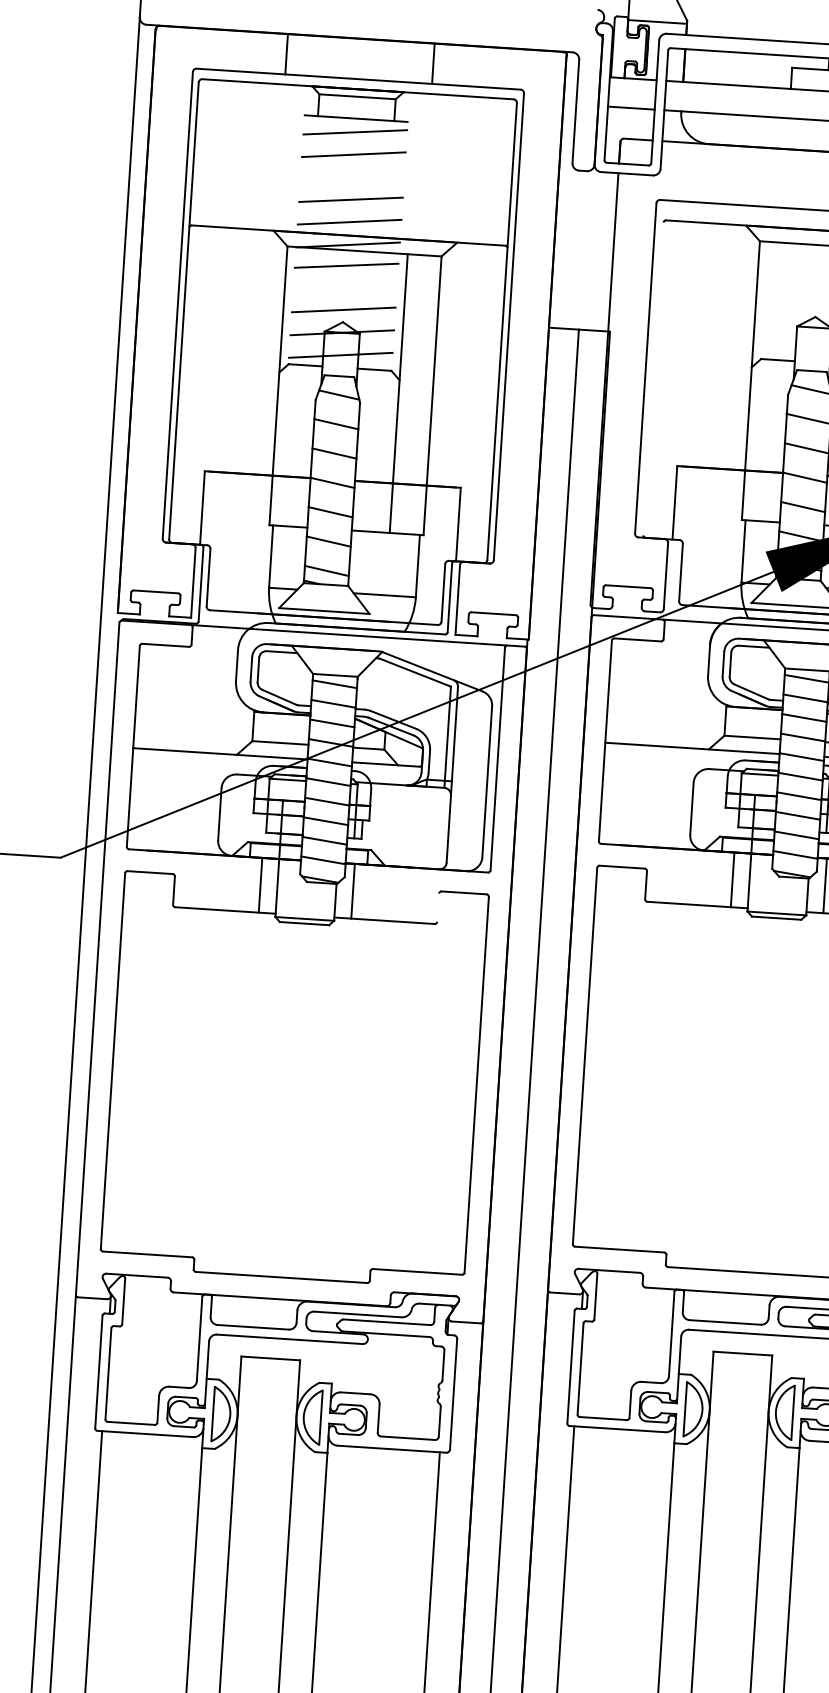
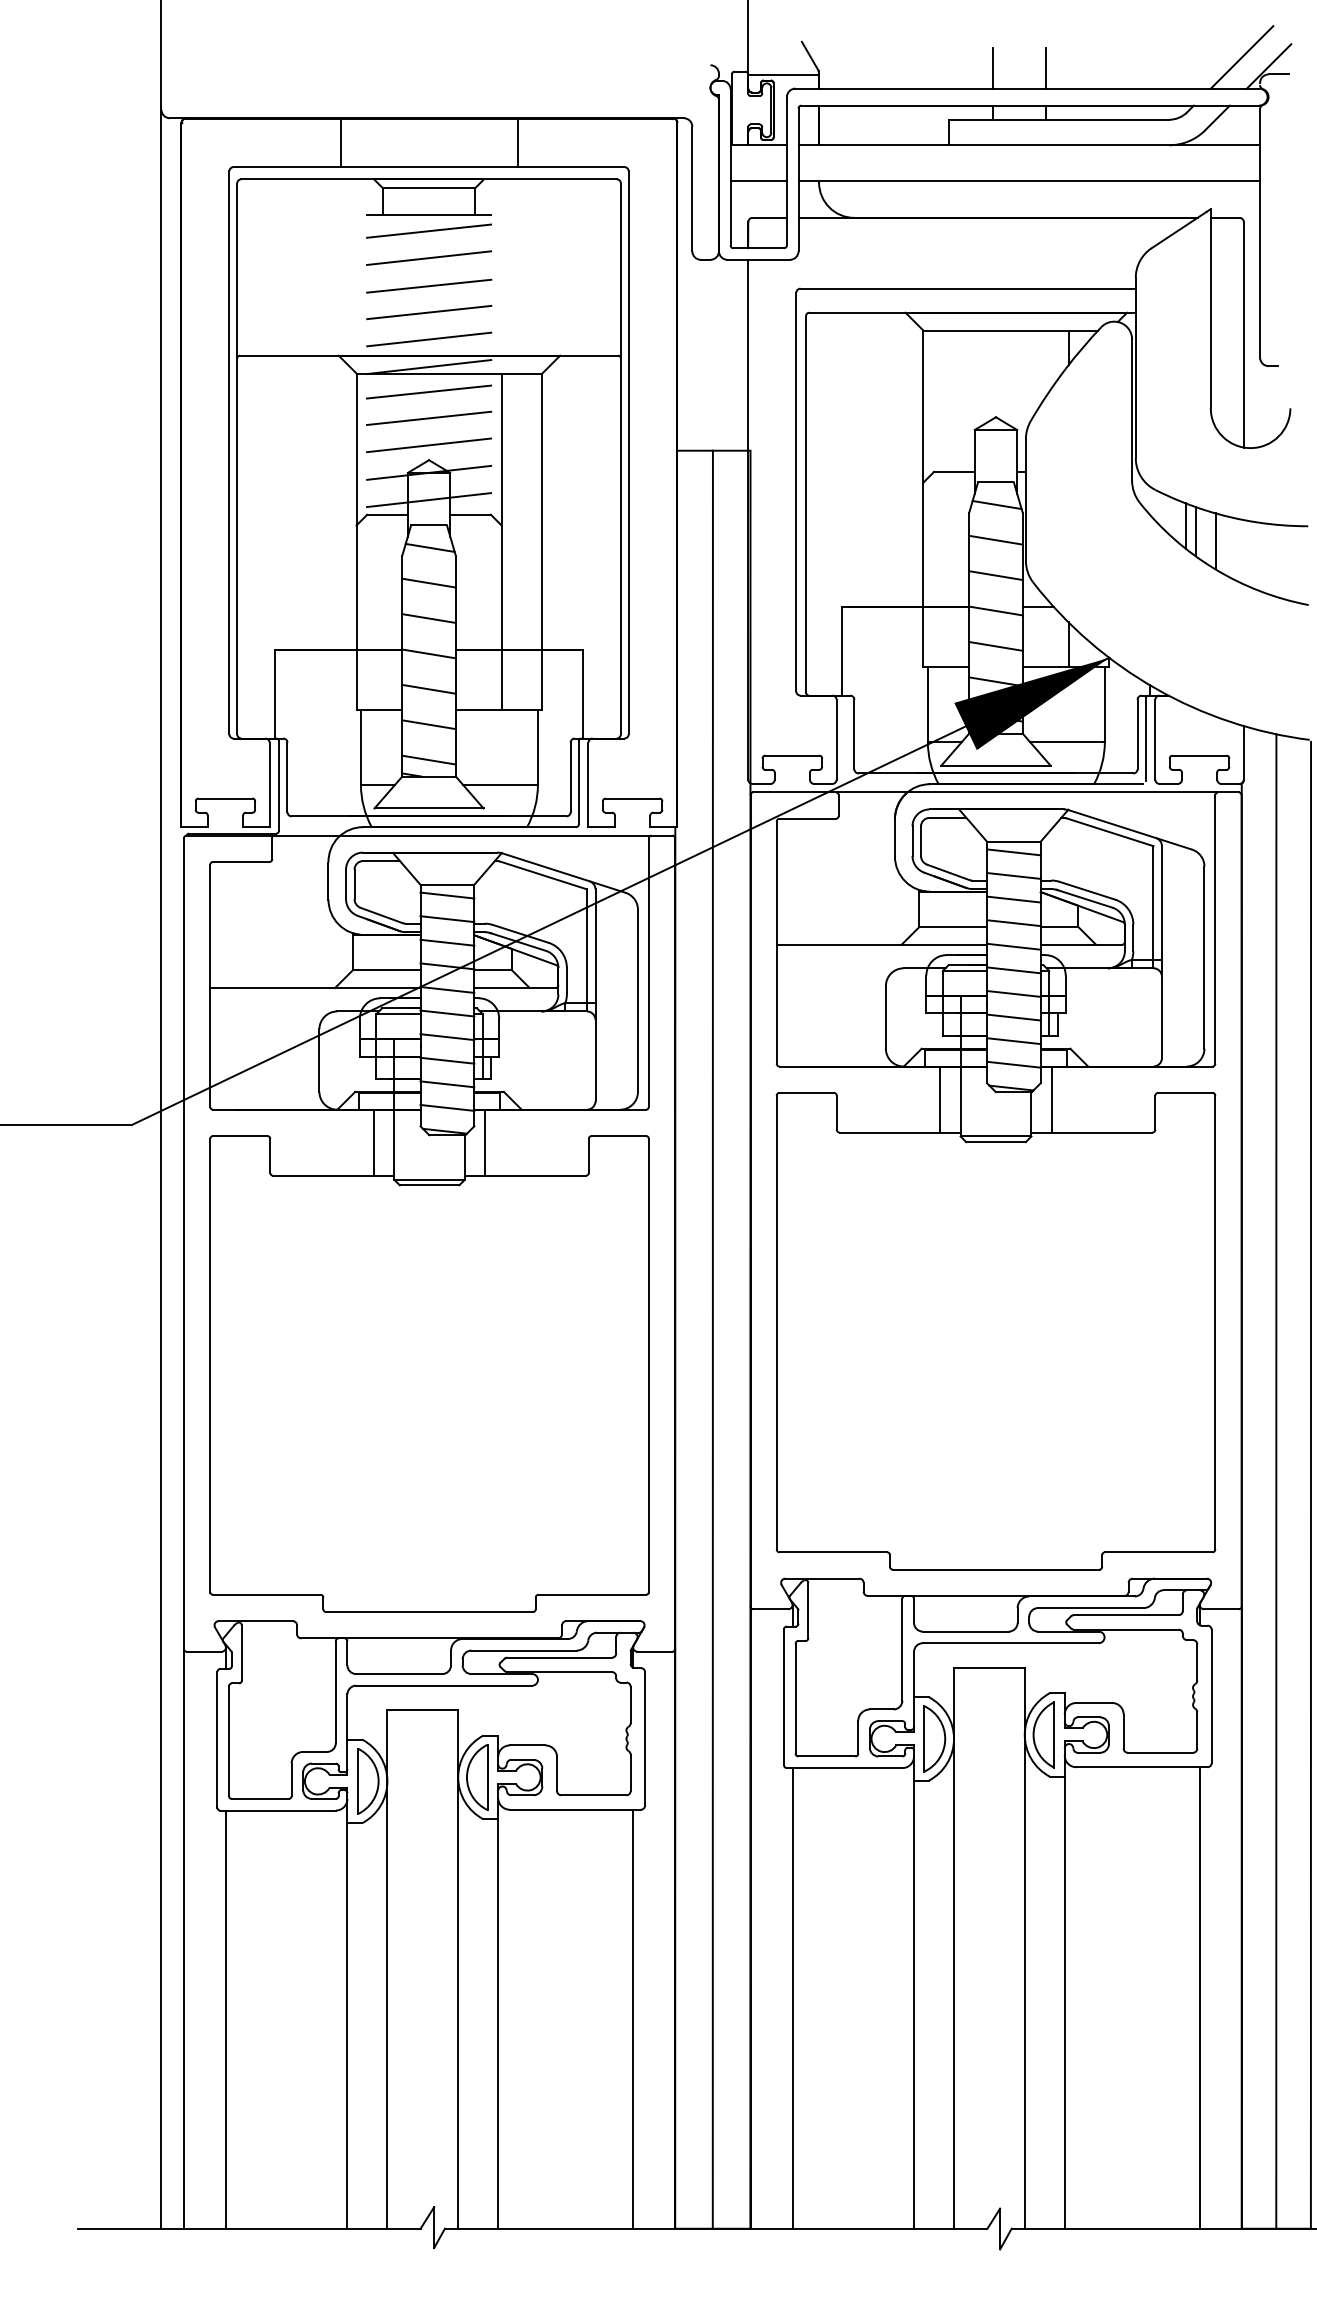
line: (352, 177) -> (429, 285), added
line: (344, 286) -> (428, 417), added
line: (653, 378) -> (806, 503), added
line: (437, 907) -> (588, 1155), added

